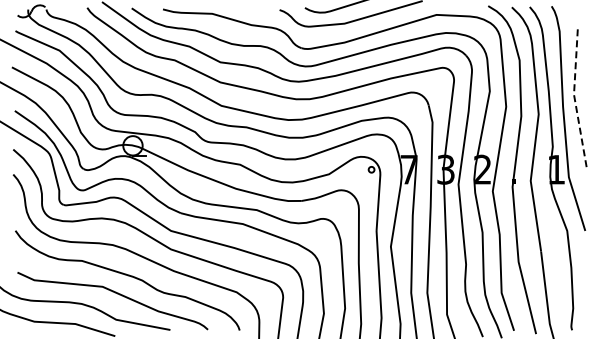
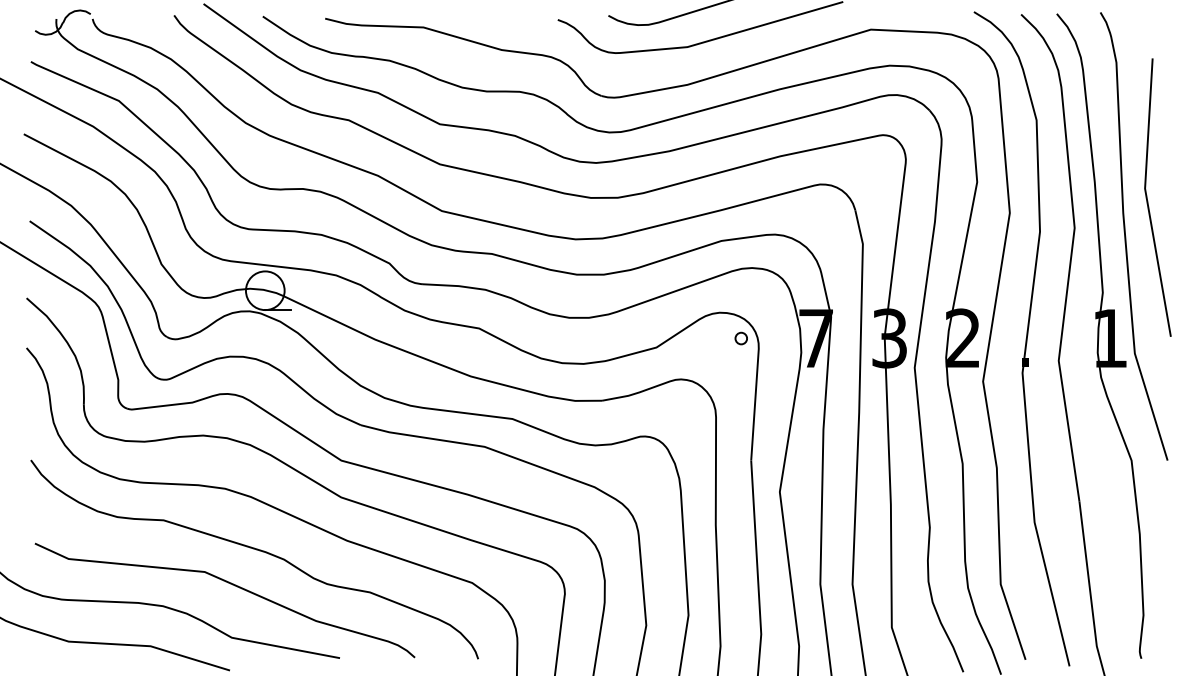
line: (574, 99) -> (1146, 198), dashed -> solid

